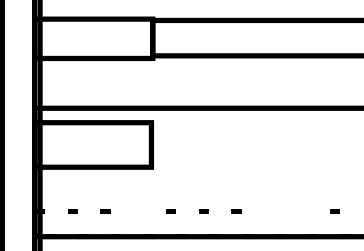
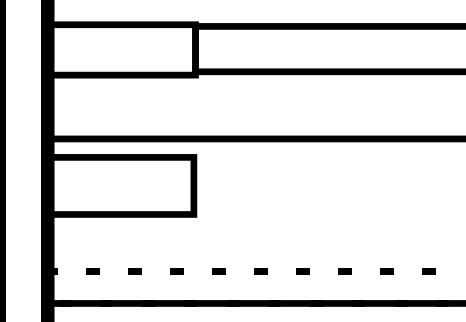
line: (138, 211) -> (177, 271), added
line: (269, 211) -> (345, 271), added
line: (301, 211) -> (386, 271), added

